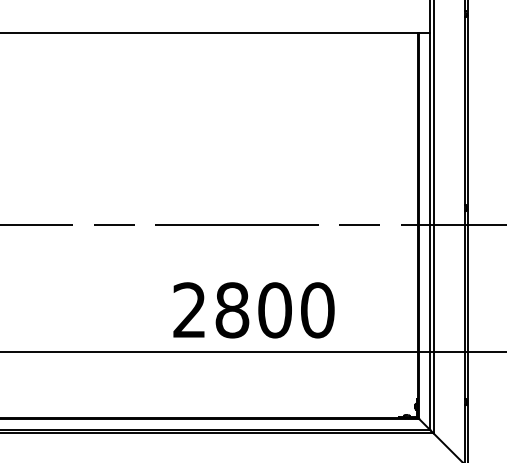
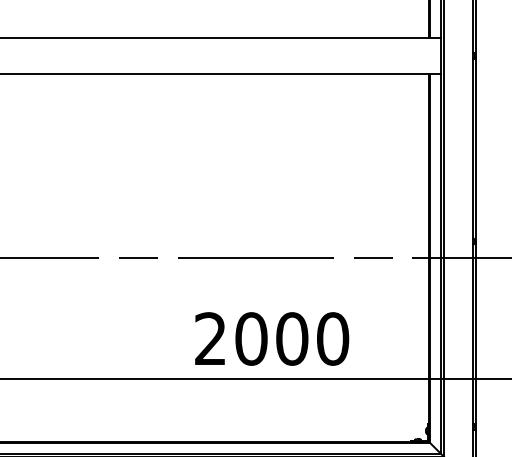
text: (232, 309) -> (251, 338), 2800 -> 2000

